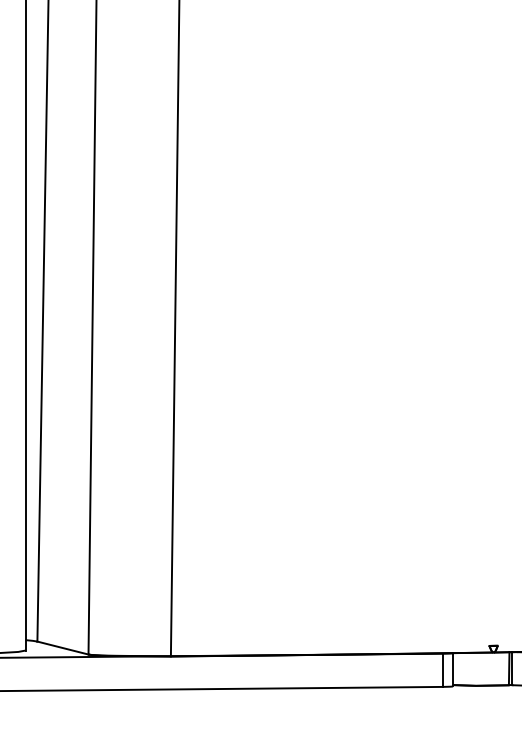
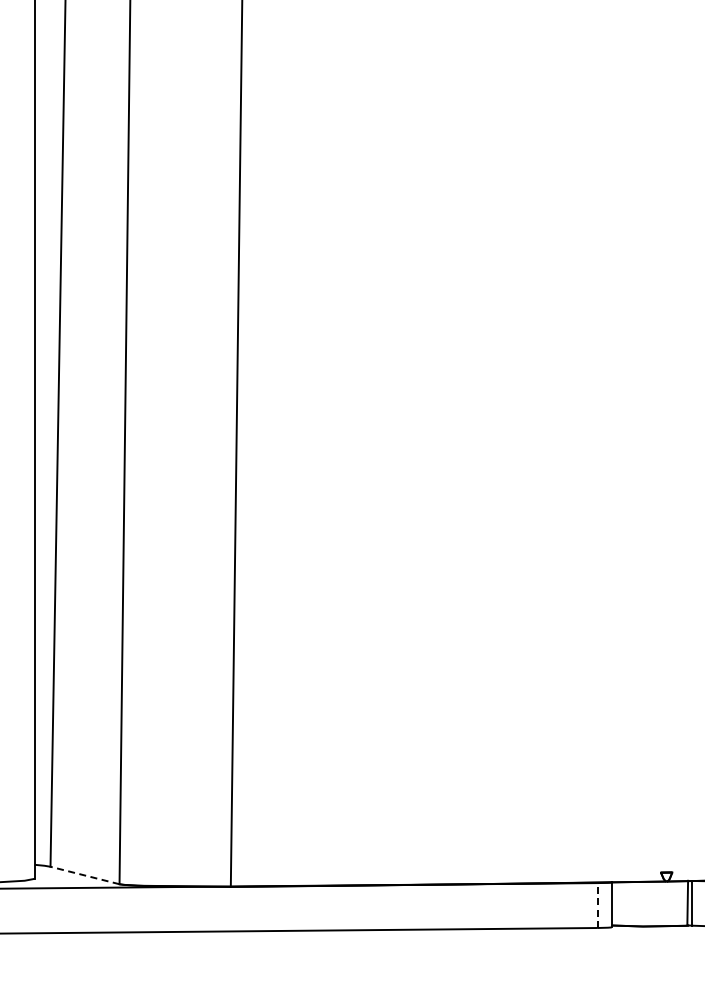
line: (63, 648) -> (85, 875), solid -> dashed
line: (442, 670) -> (597, 905), solid -> dashed

